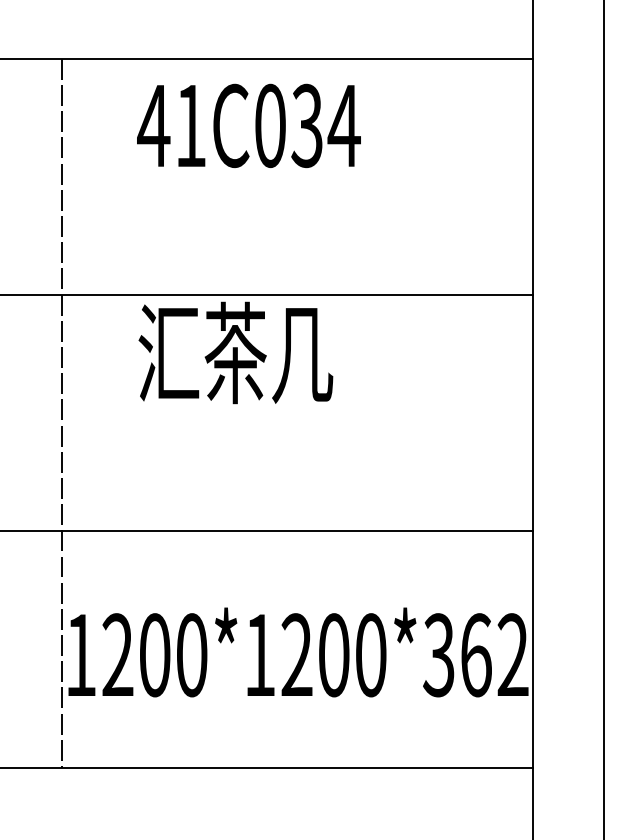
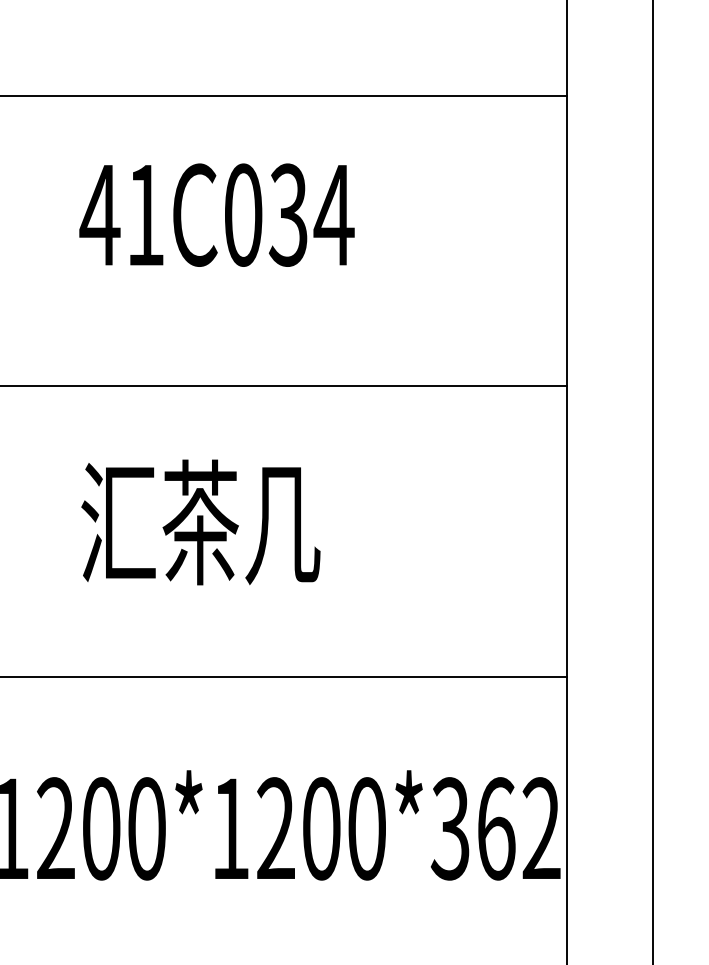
text: (248, 125) -> (216, 214), moved
text: (235, 352) -> (200, 521), moved

